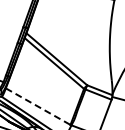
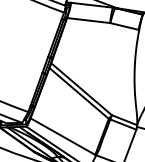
line: (38, 106) -> (63, 136), dashed -> solid

